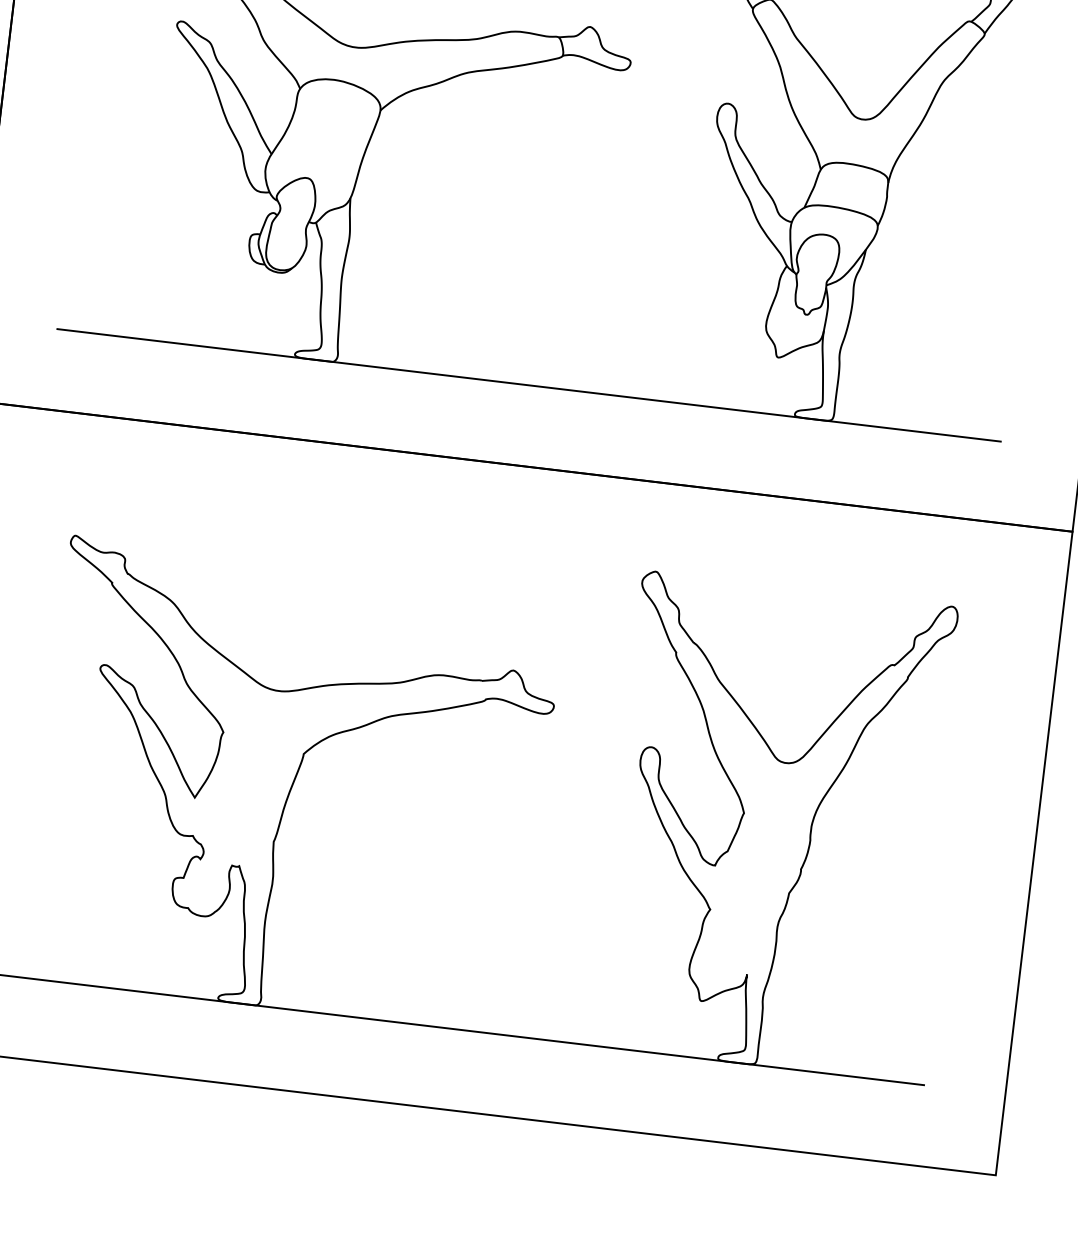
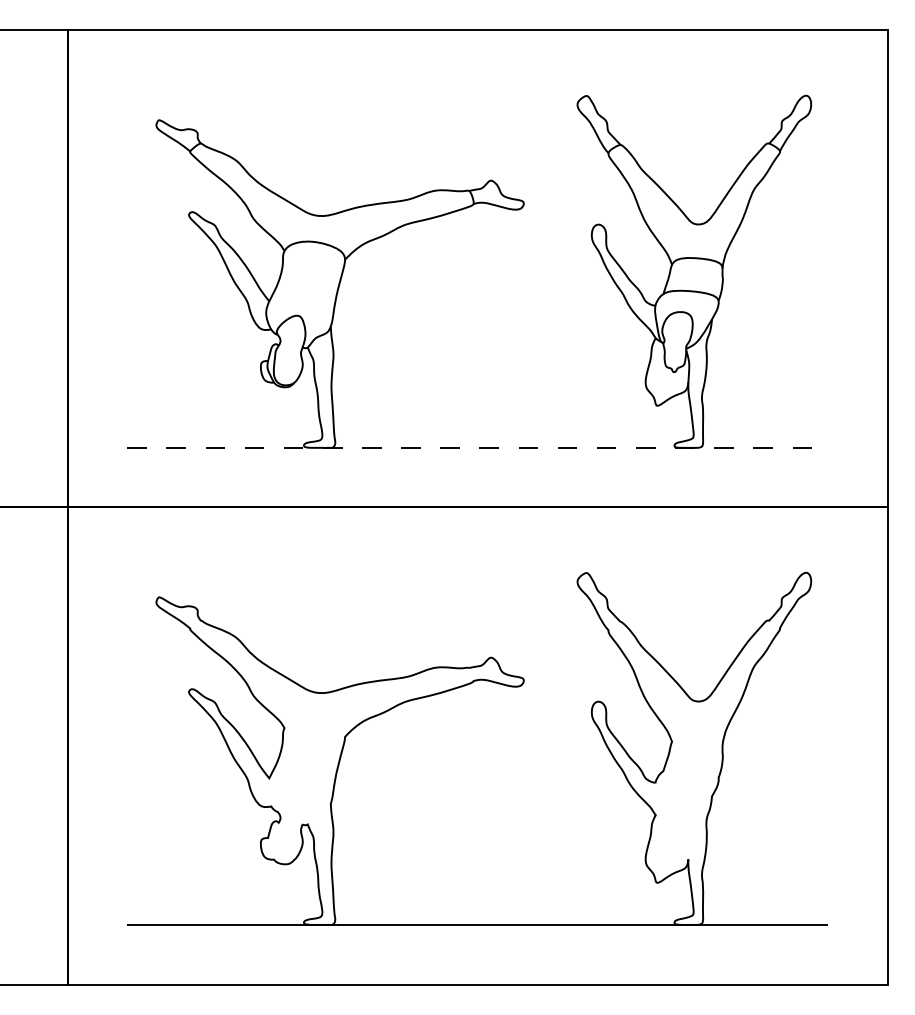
line: (530, 384) -> (478, 447), solid -> dashed

